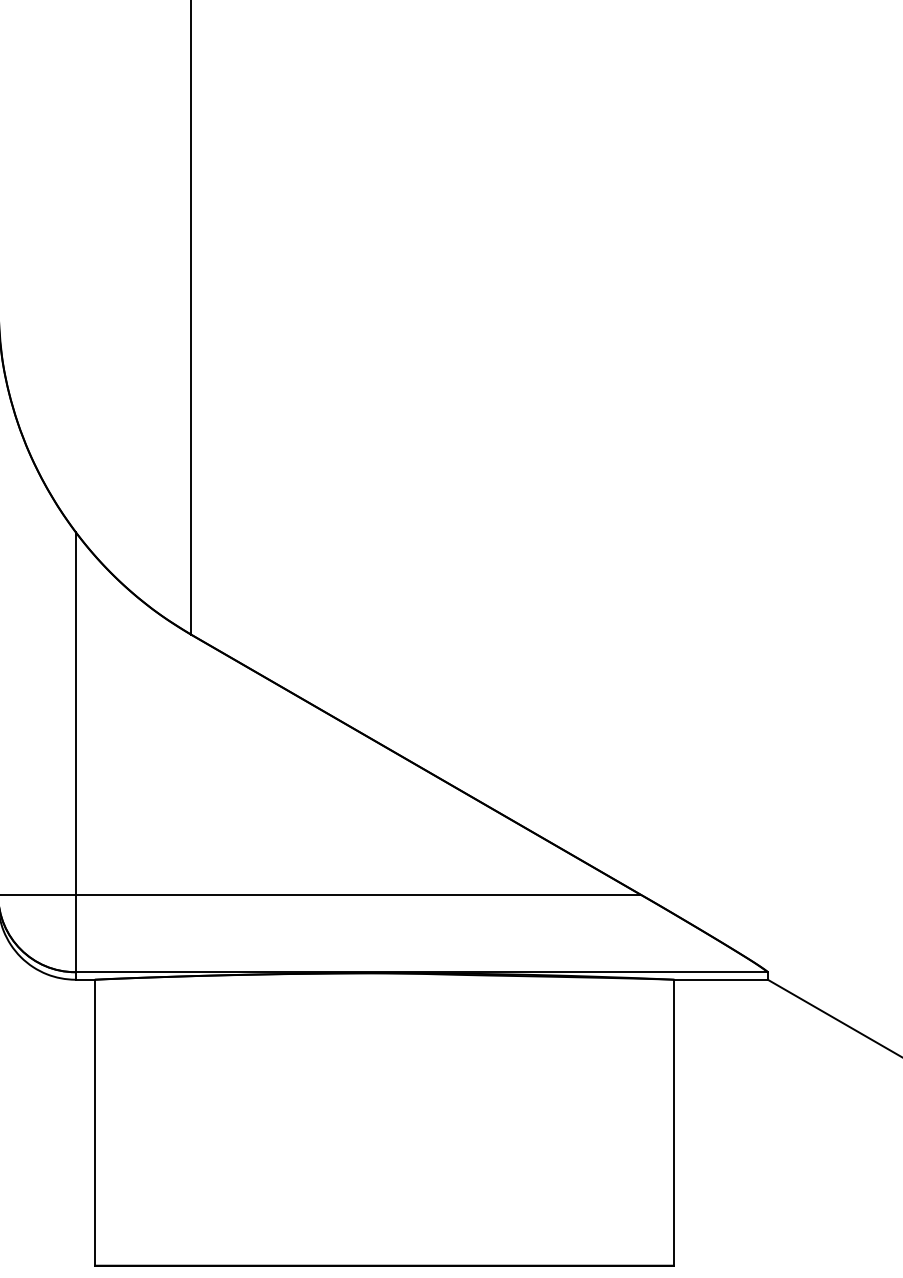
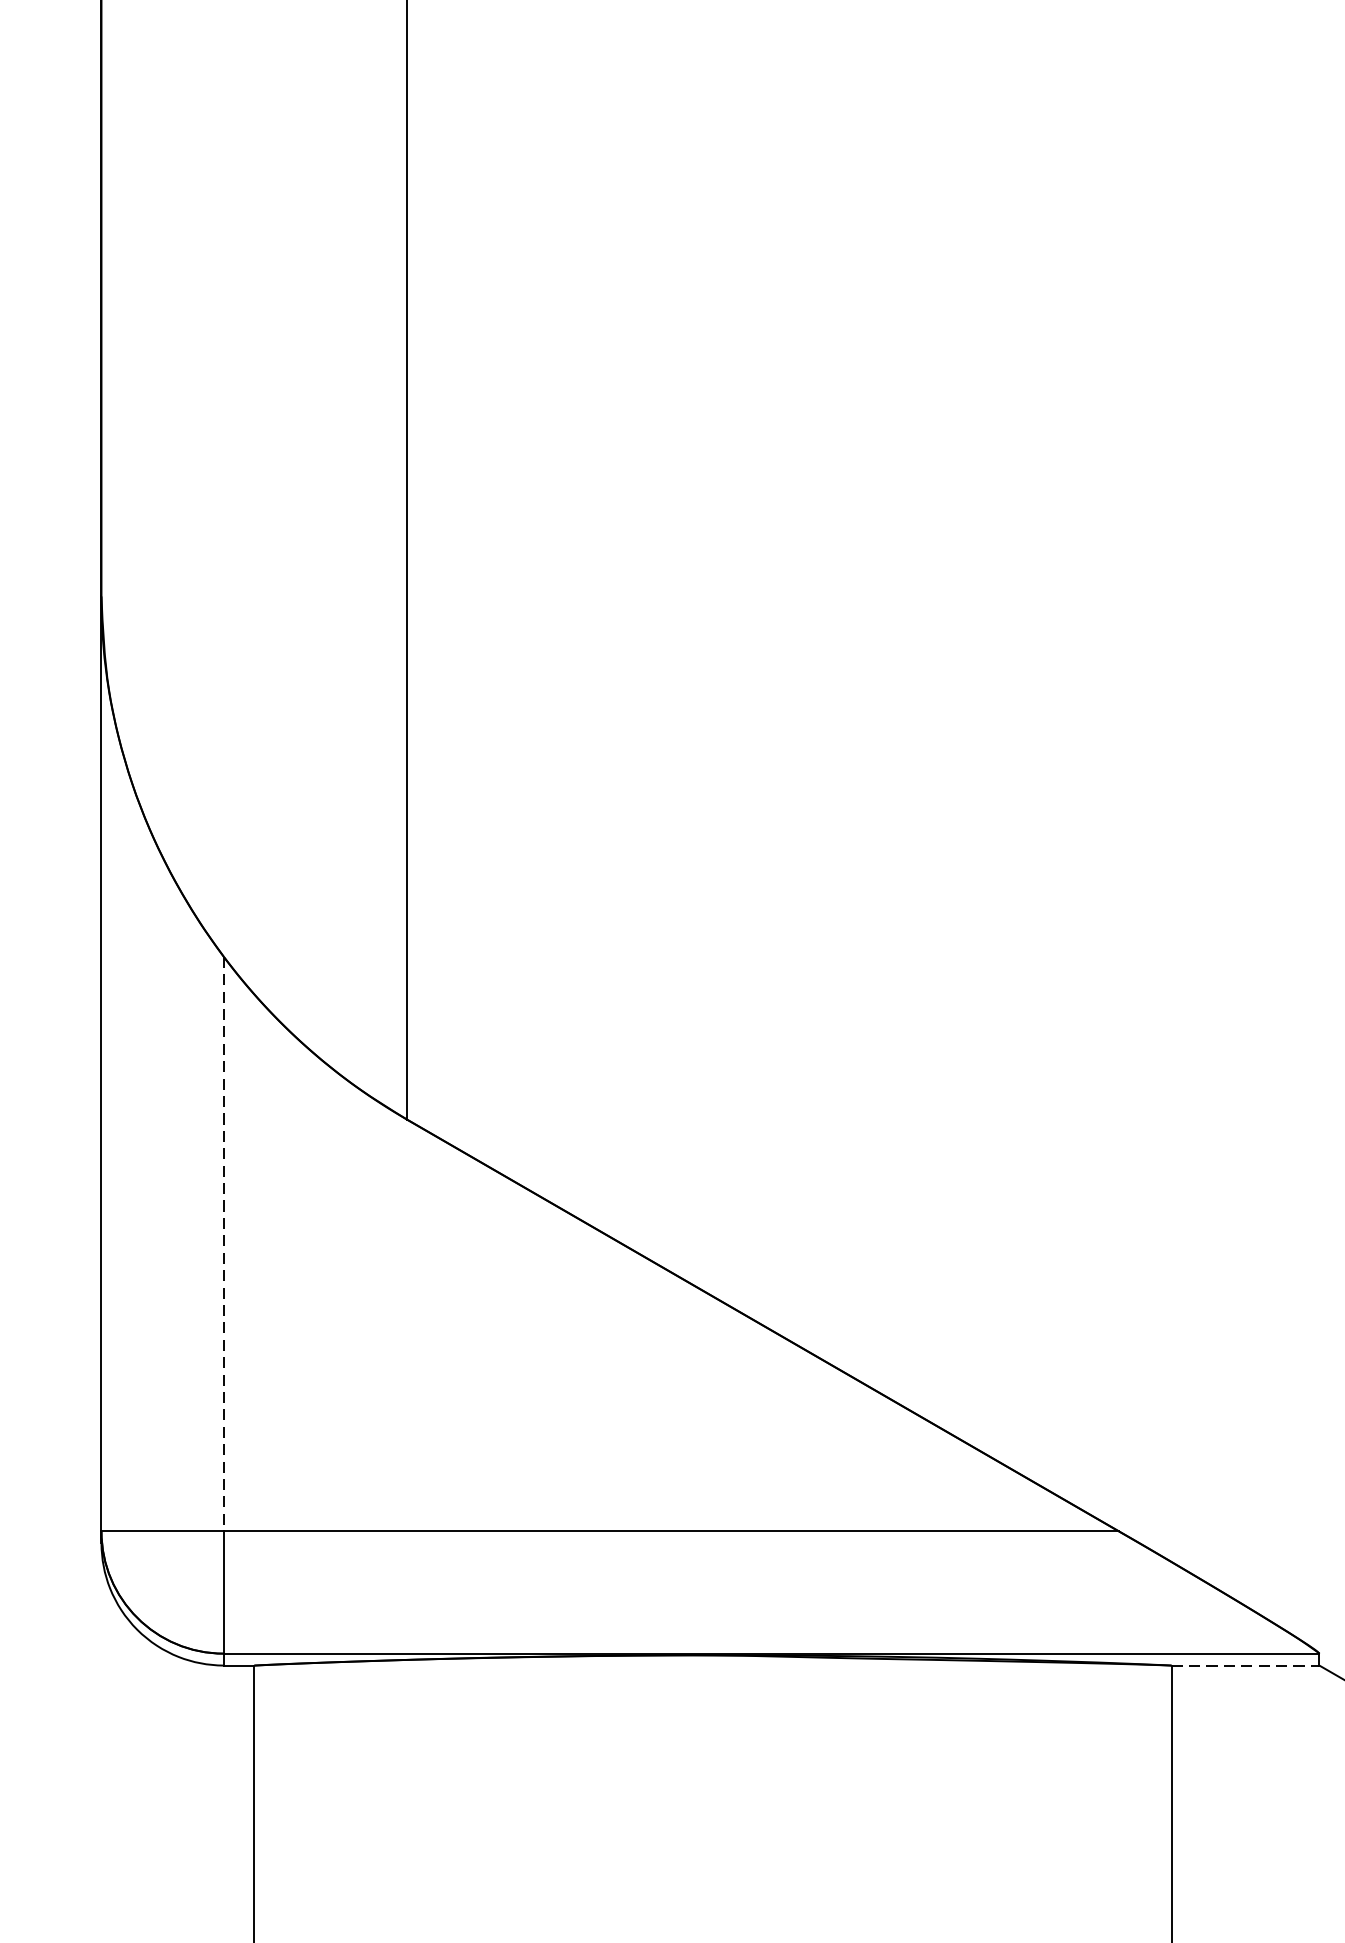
line: (75, 713) -> (223, 1244), solid -> dashed
line: (721, 979) -> (1246, 1665), solid -> dashed

